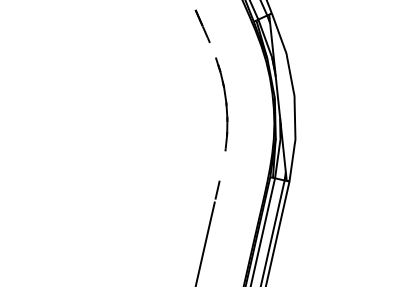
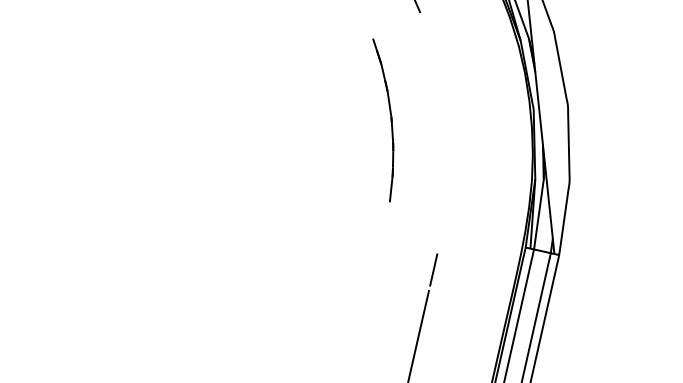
part: (221, 104) -> (382, 120), moved

